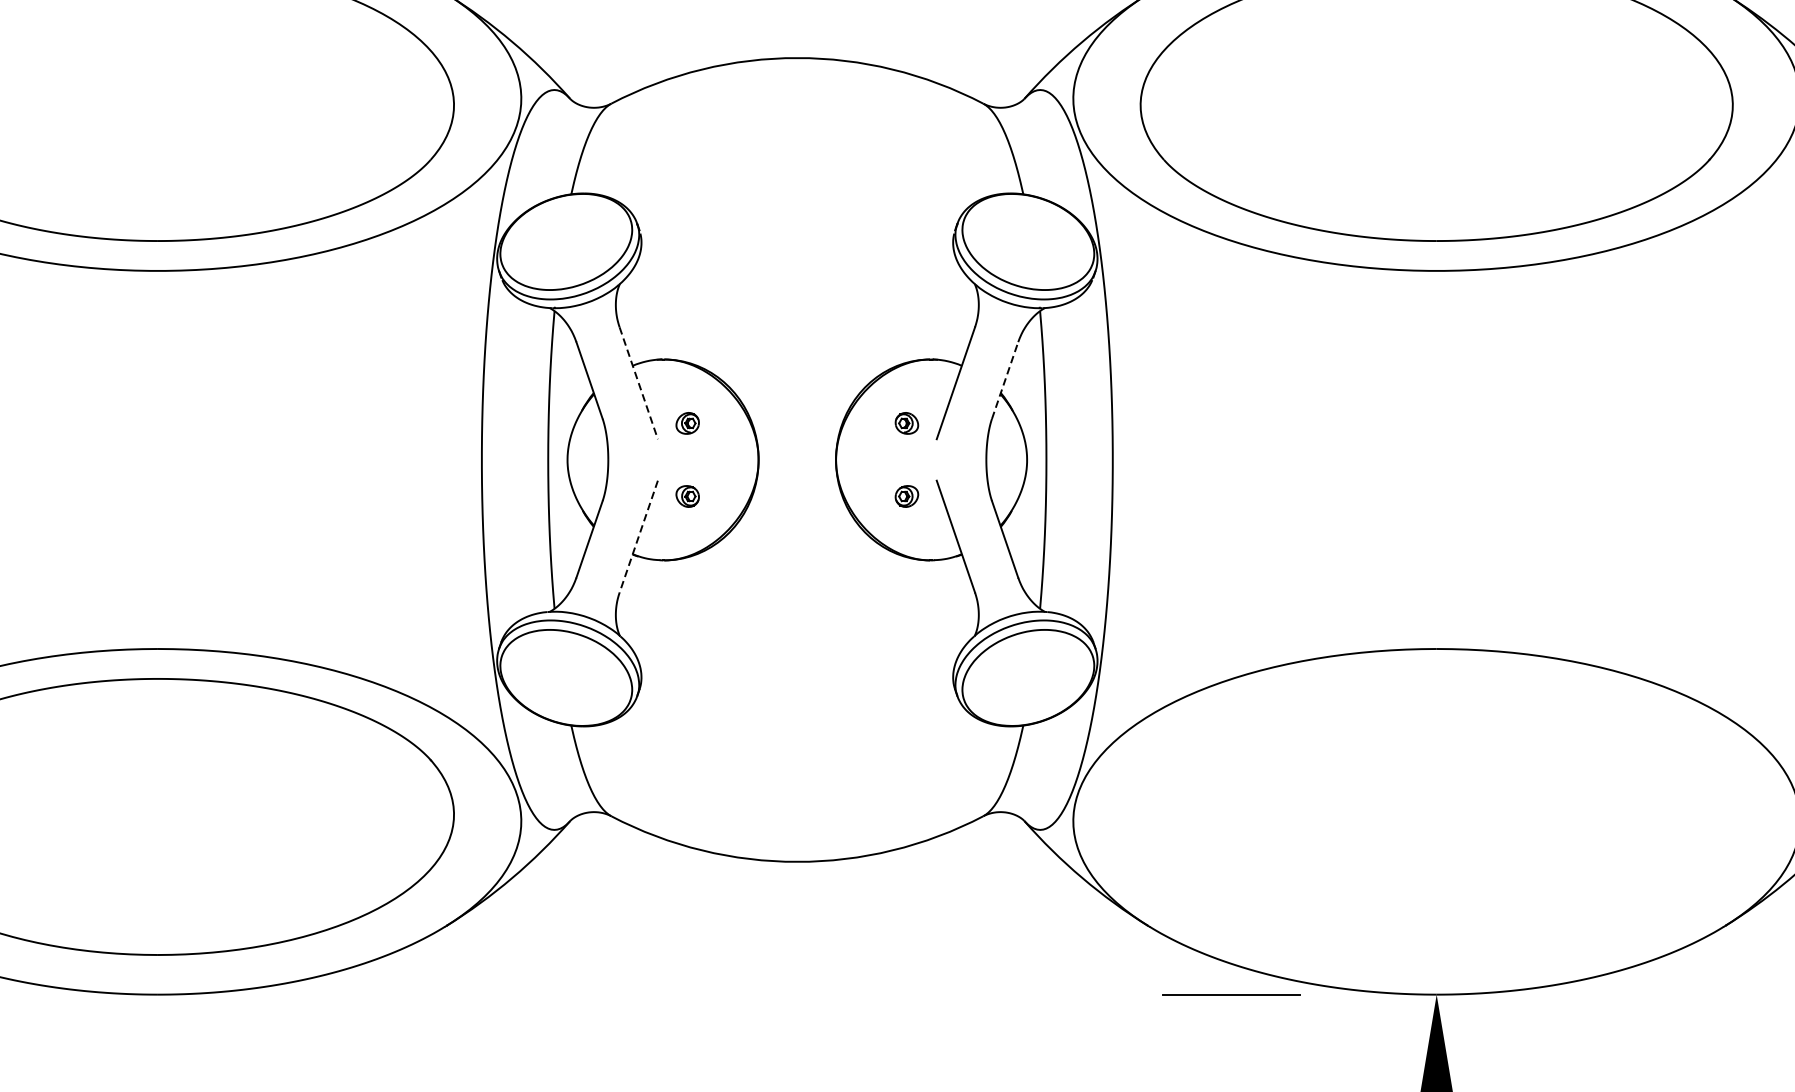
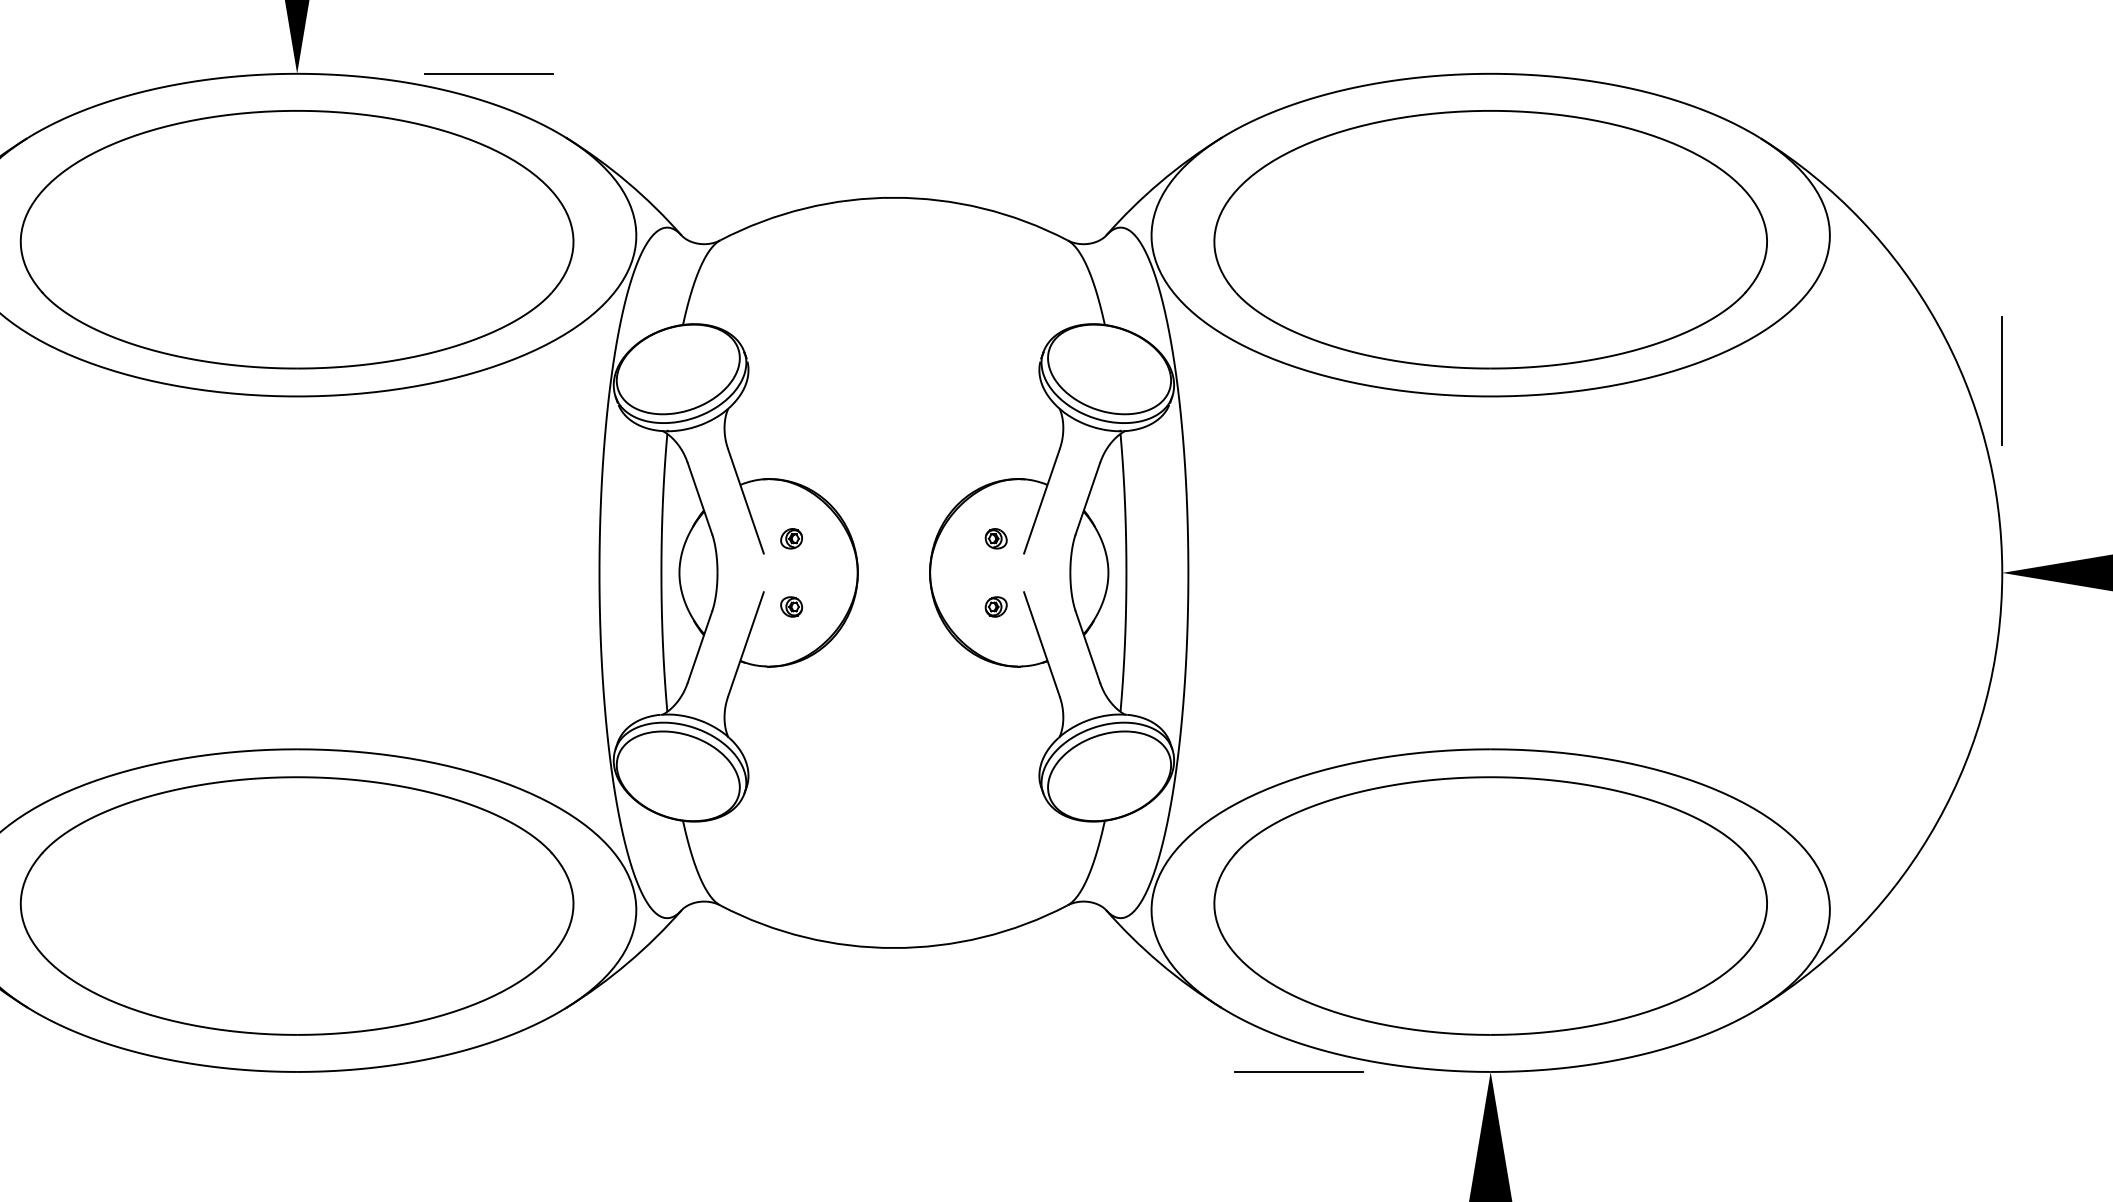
line: (1004, 380) -> (1087, 498), dashed -> solid
line: (639, 383) -> (746, 501), dashed -> solid
line: (638, 536) -> (745, 644), dashed -> solid
part: (1436, 816) -> (1490, 905), added

